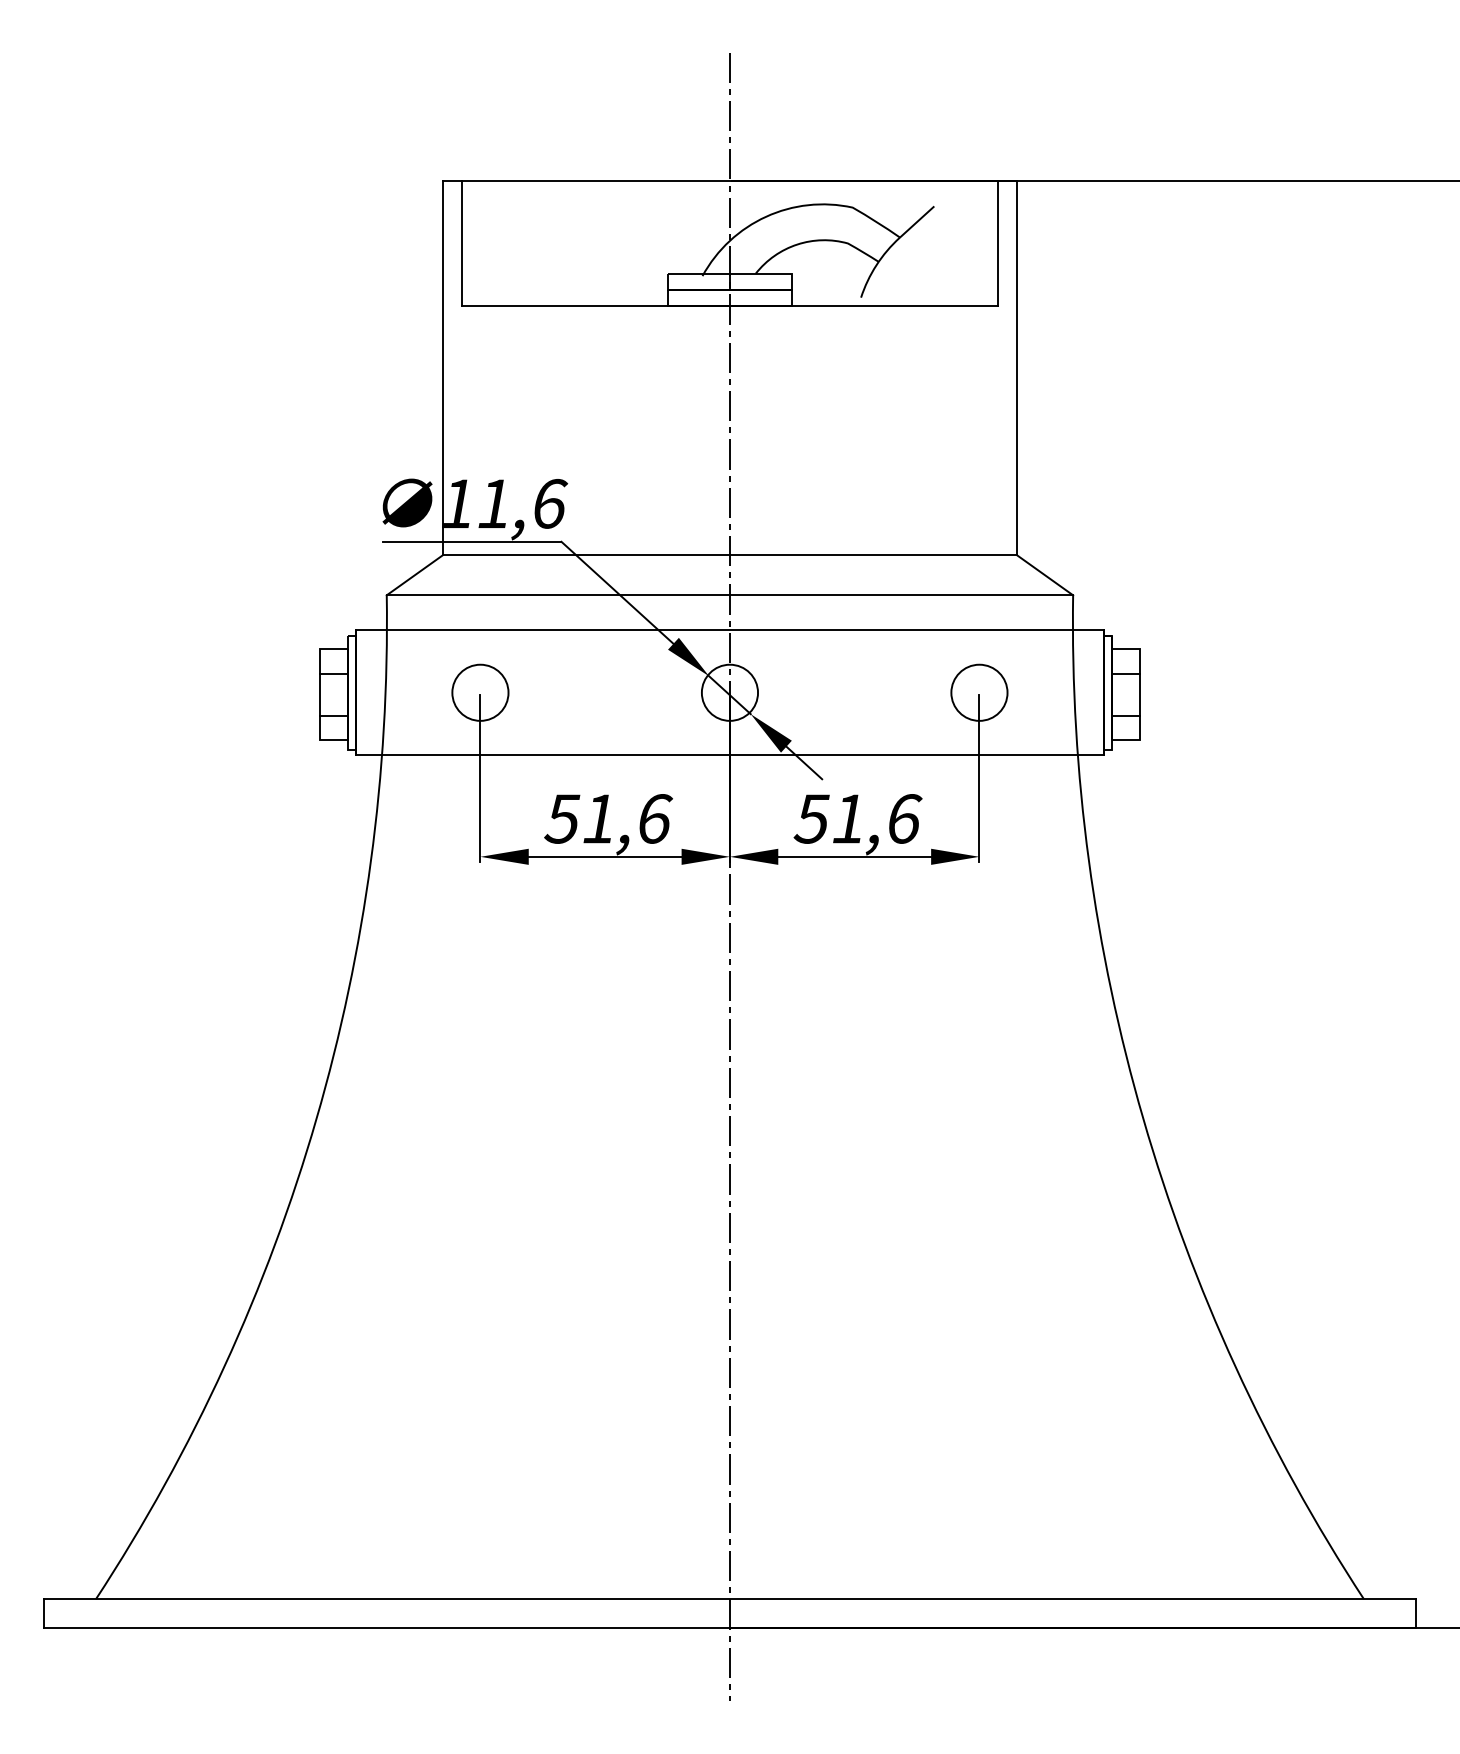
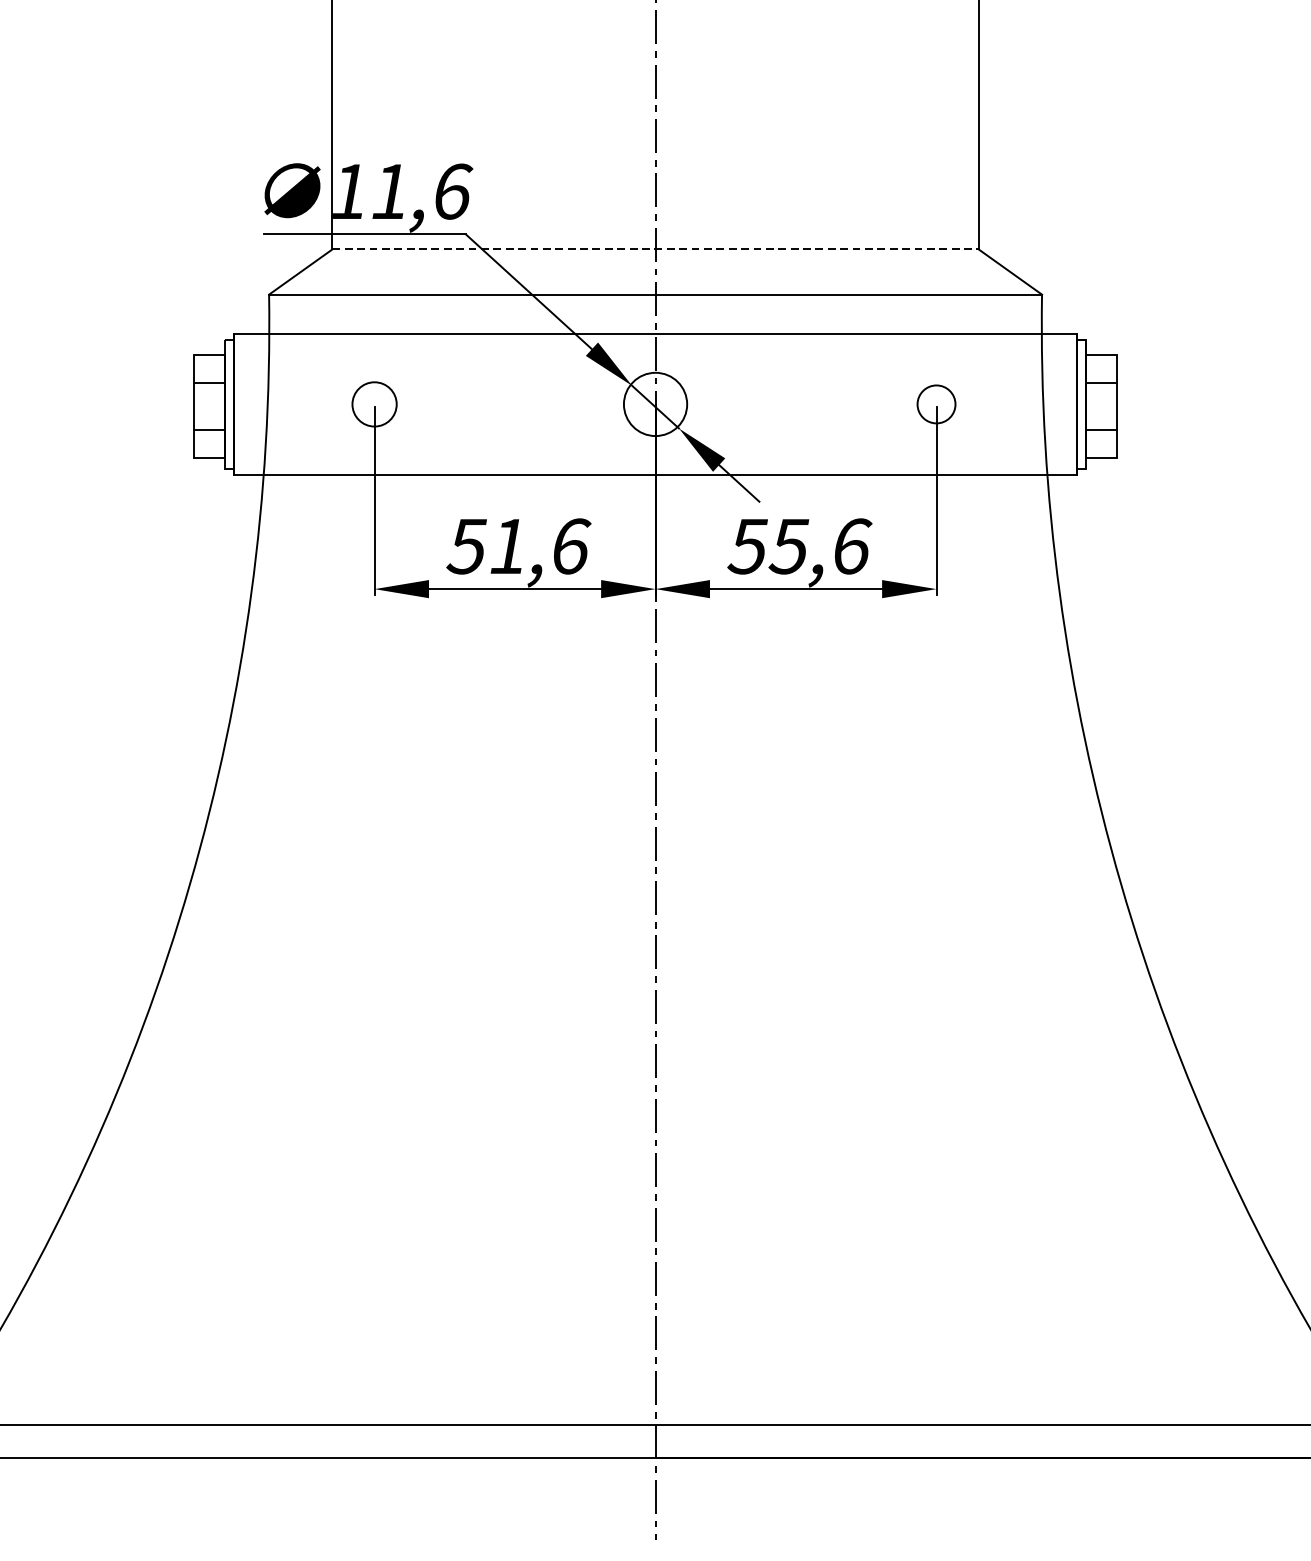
line: (730, 555) -> (656, 249), solid -> dashed
circle: (480, 692) -> (374, 404), size x0.7
circle: (979, 692) -> (936, 404), size x0.6
text: (848, 818) -> (789, 545), 51,6 -> 55,6

